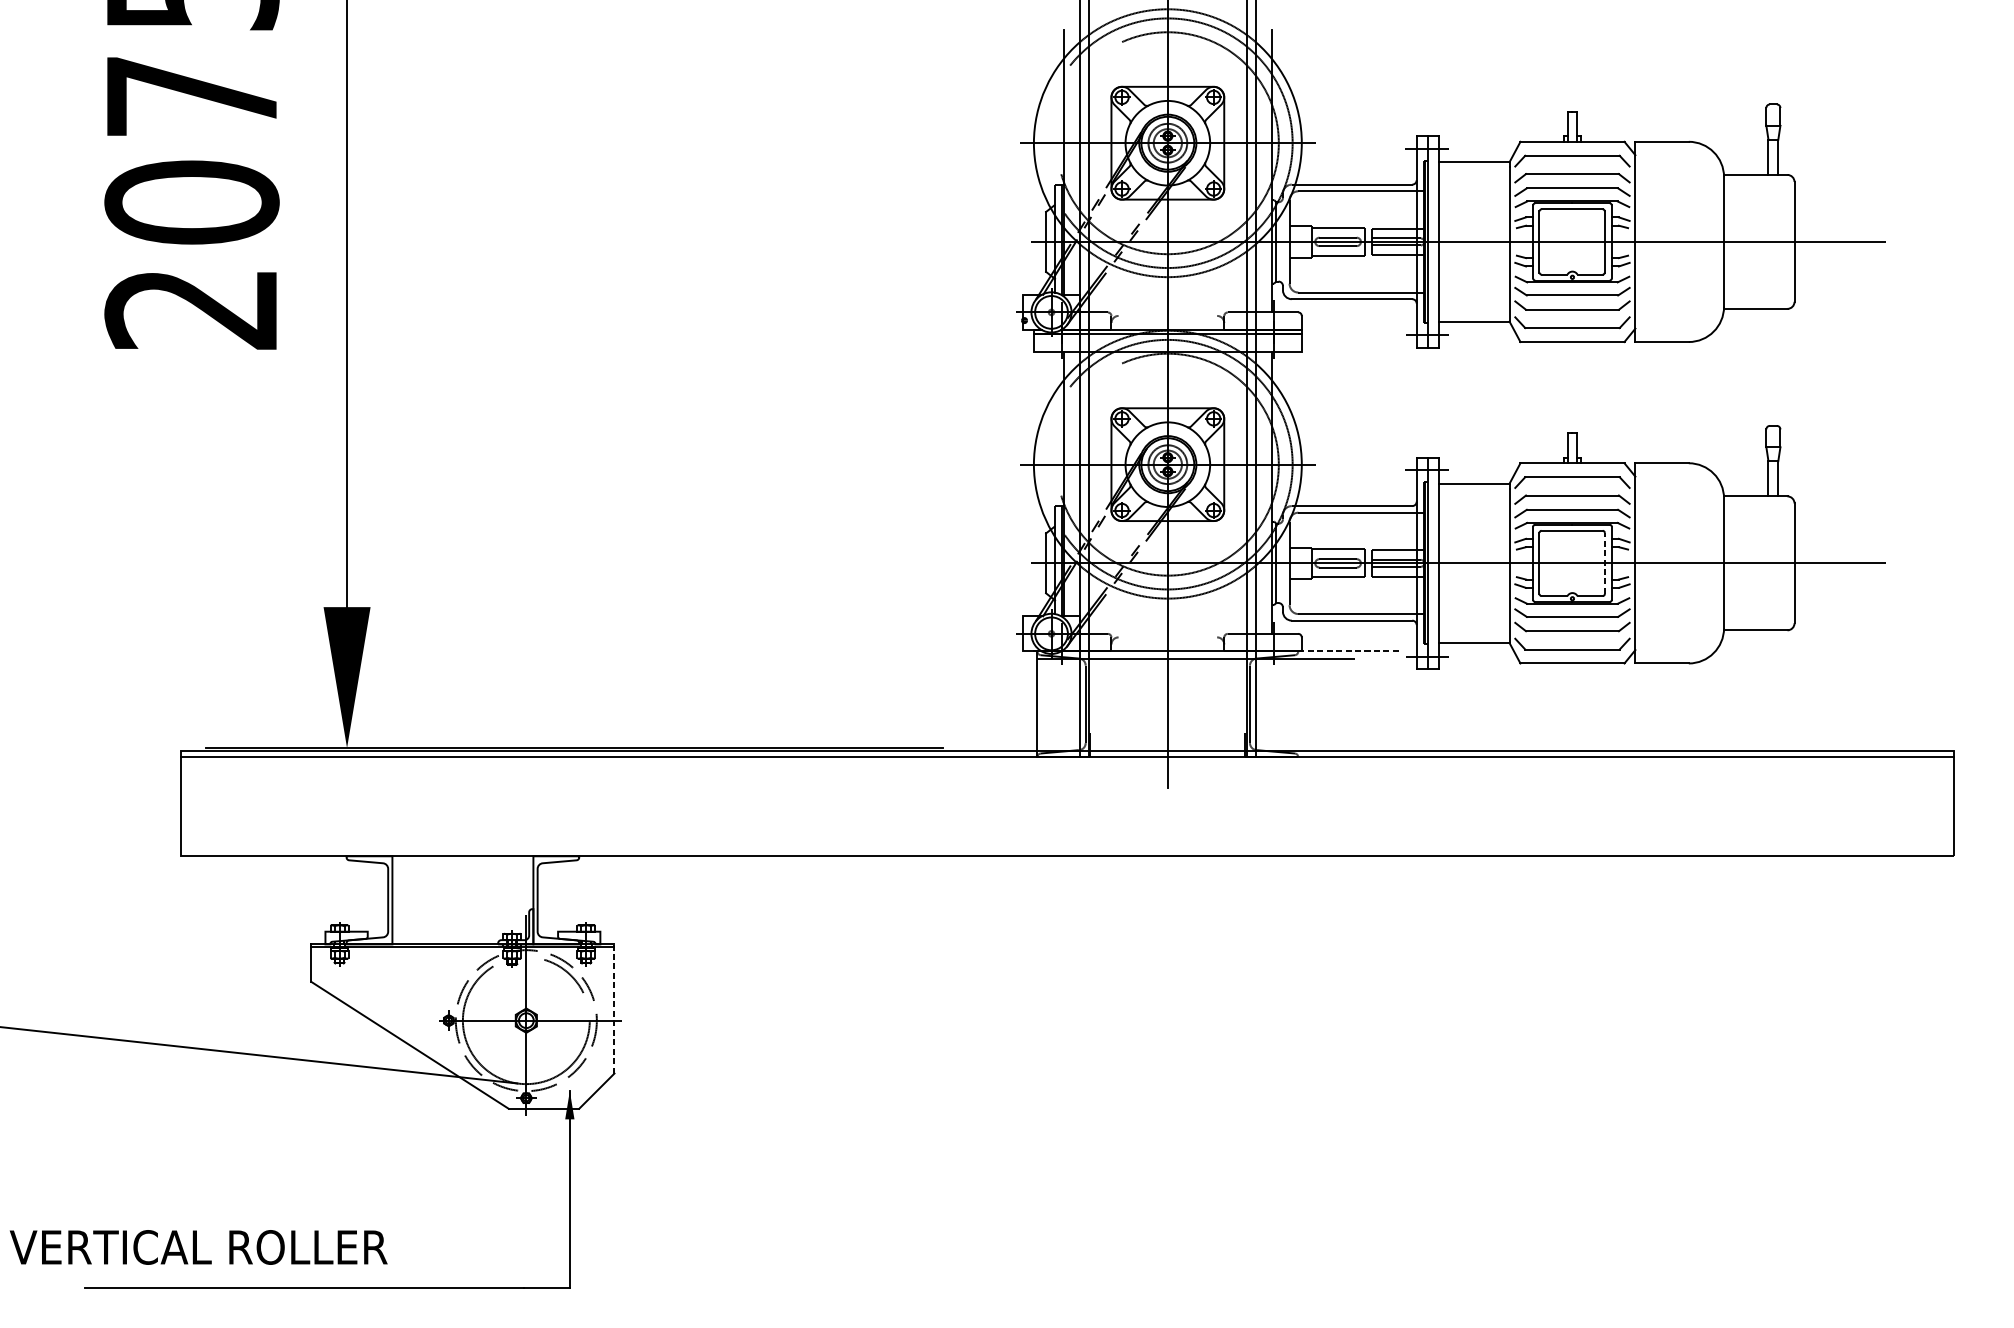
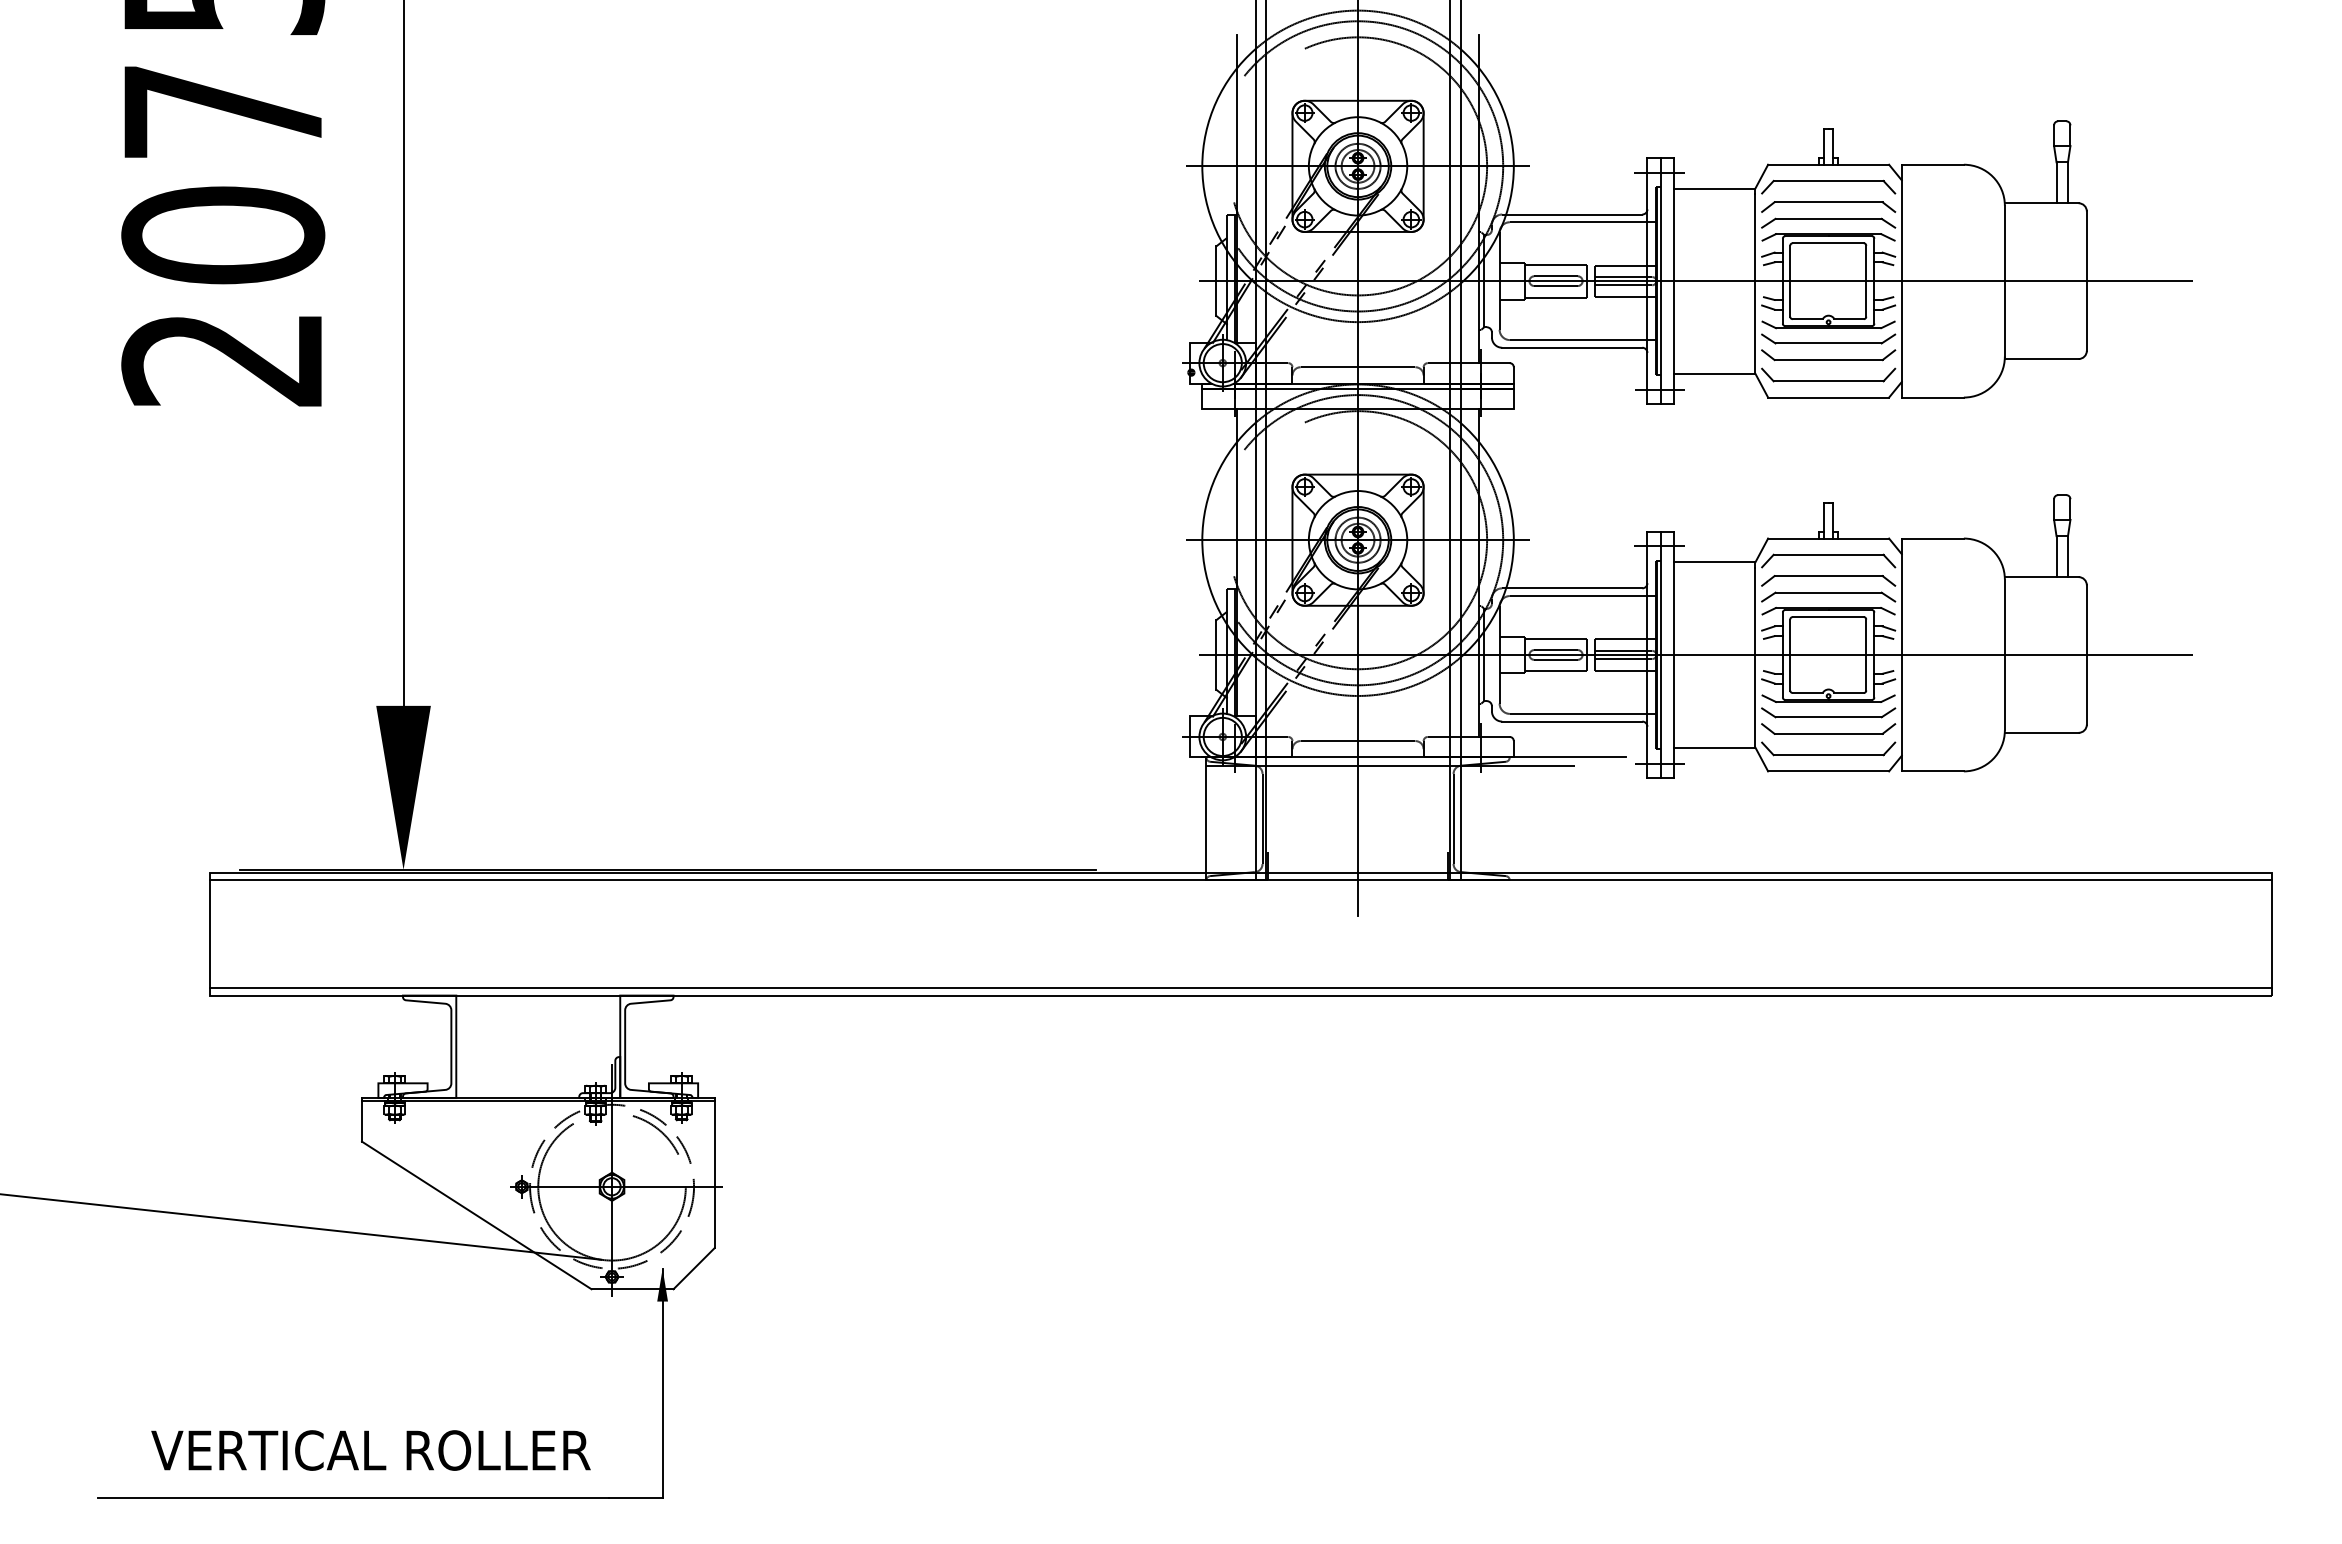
line: (1167, 316) -> (1357, 367), added
line: (1605, 562) -> (1866, 654), dashed -> solid
line: (1167, 637) -> (1357, 741), added
line: (1348, 651) -> (1568, 757), dashed -> solid
line: (1066, 849) -> (1240, 987), added
line: (614, 1008) -> (714, 1172), dashed -> solid
text: (198, 1247) -> (370, 1450), moved

